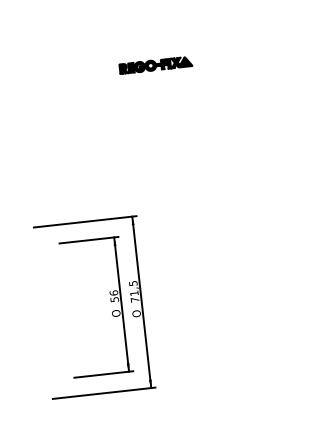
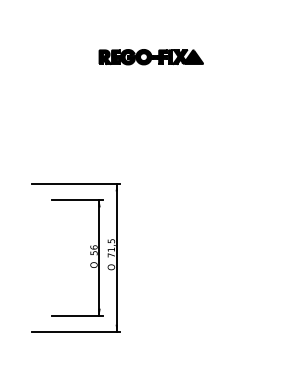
part: (155, 65) -> (150, 57), size x1.67

